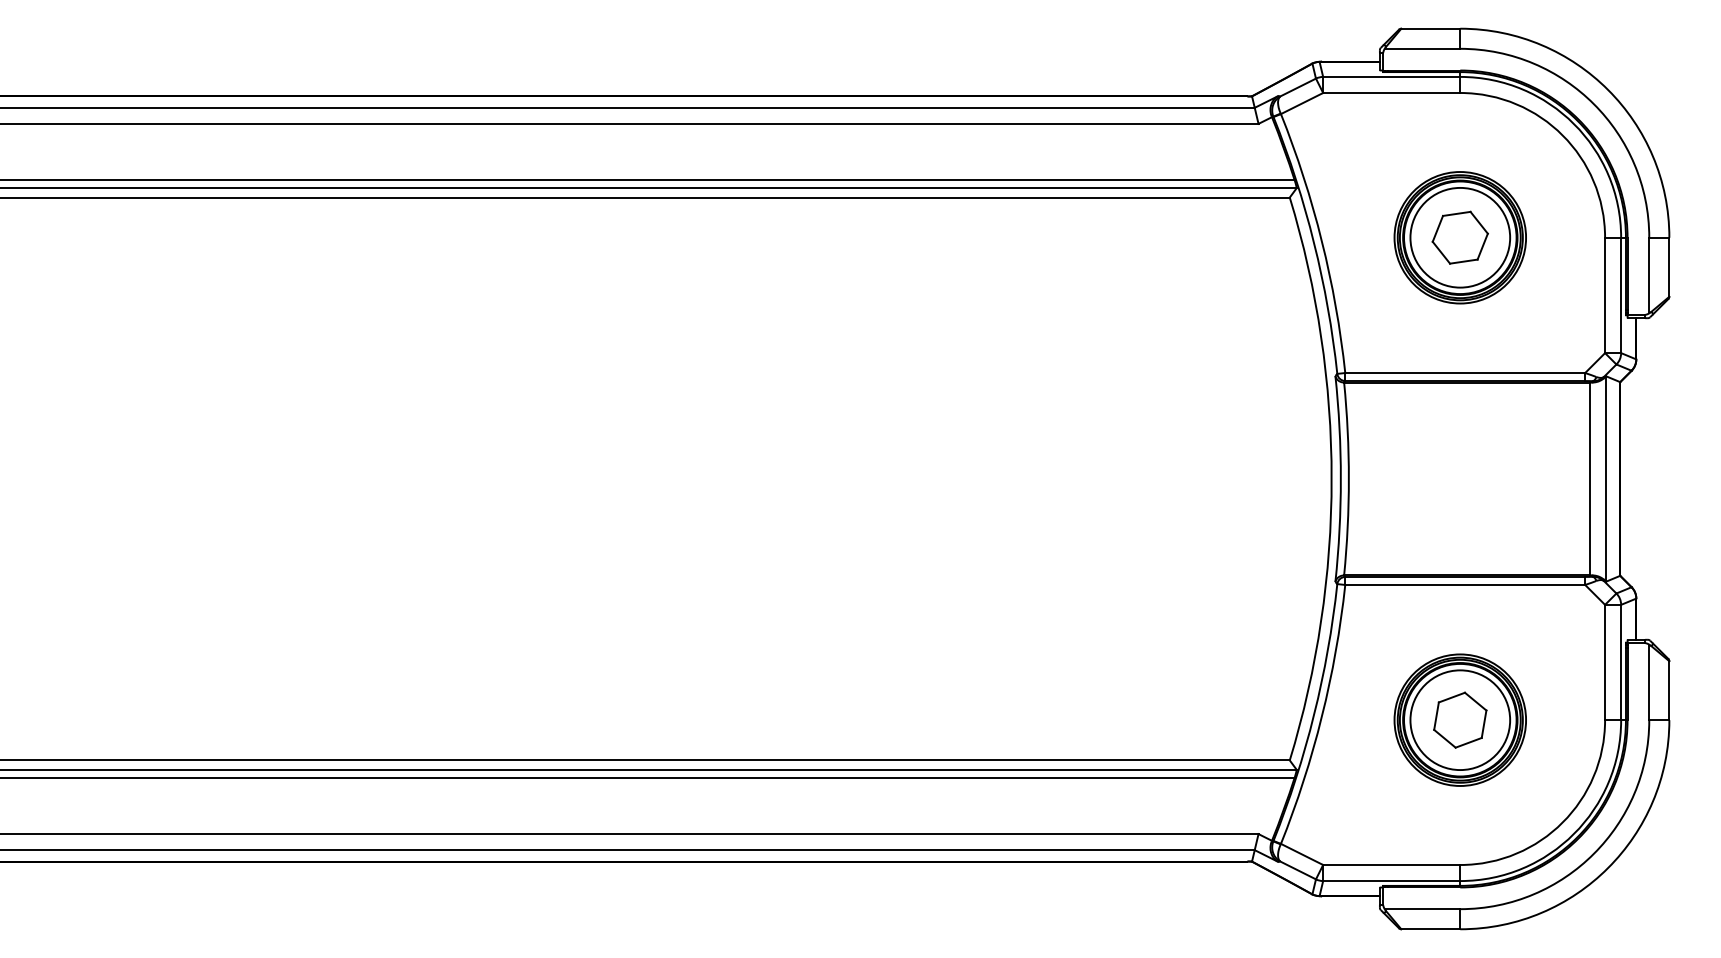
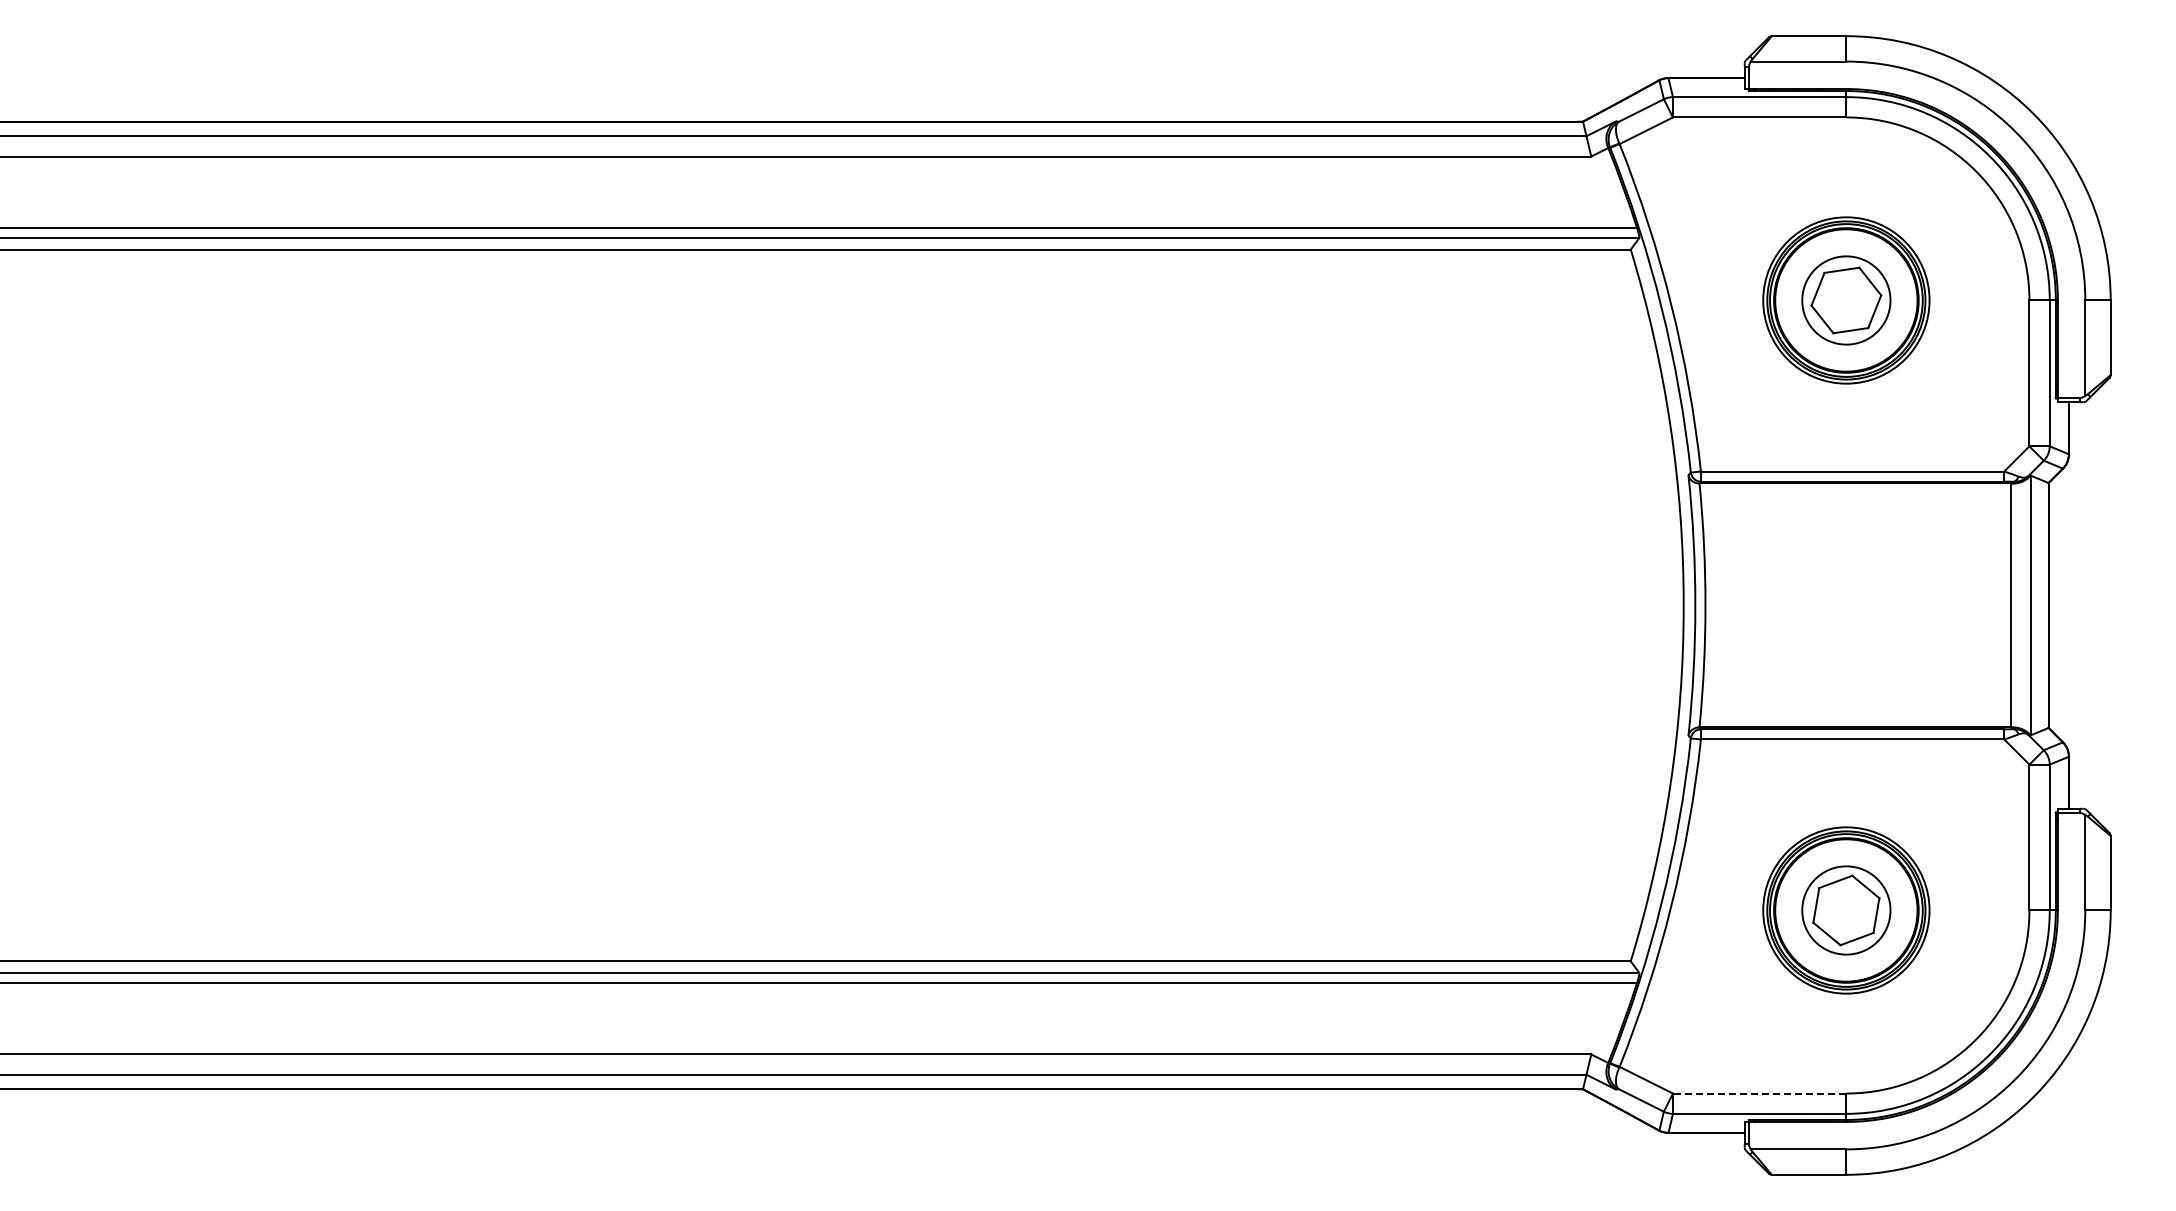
circle: (1460, 237) -> (1846, 300), size x0.7
circle: (1460, 720) -> (1846, 910), size x0.7
line: (1391, 864) -> (1759, 1093), solid -> dashed

